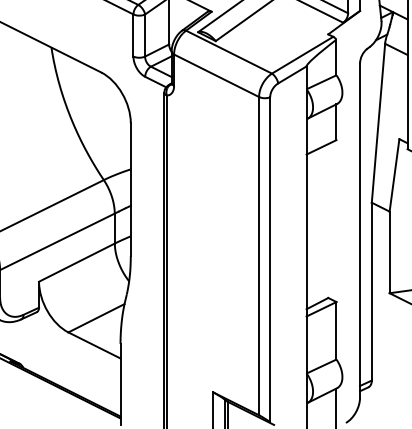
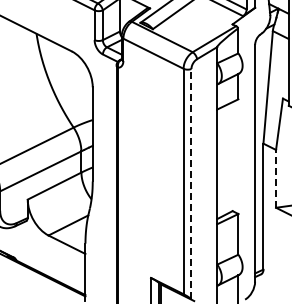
line: (390, 251) -> (276, 178), solid -> dashed
line: (270, 258) -> (191, 183), solid -> dashed

